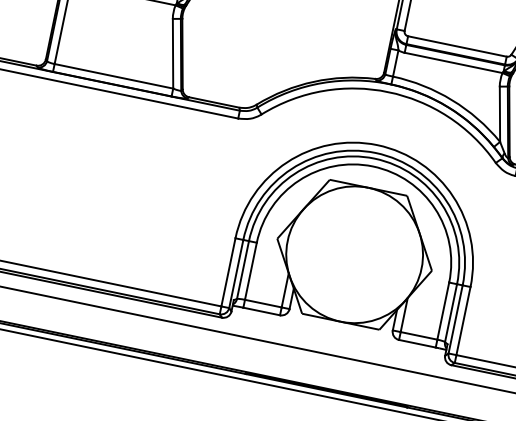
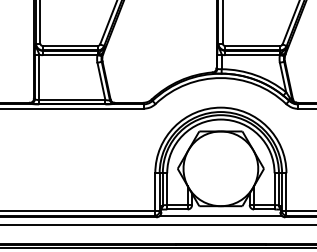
line: (336, 340) -> (220, 216), added

